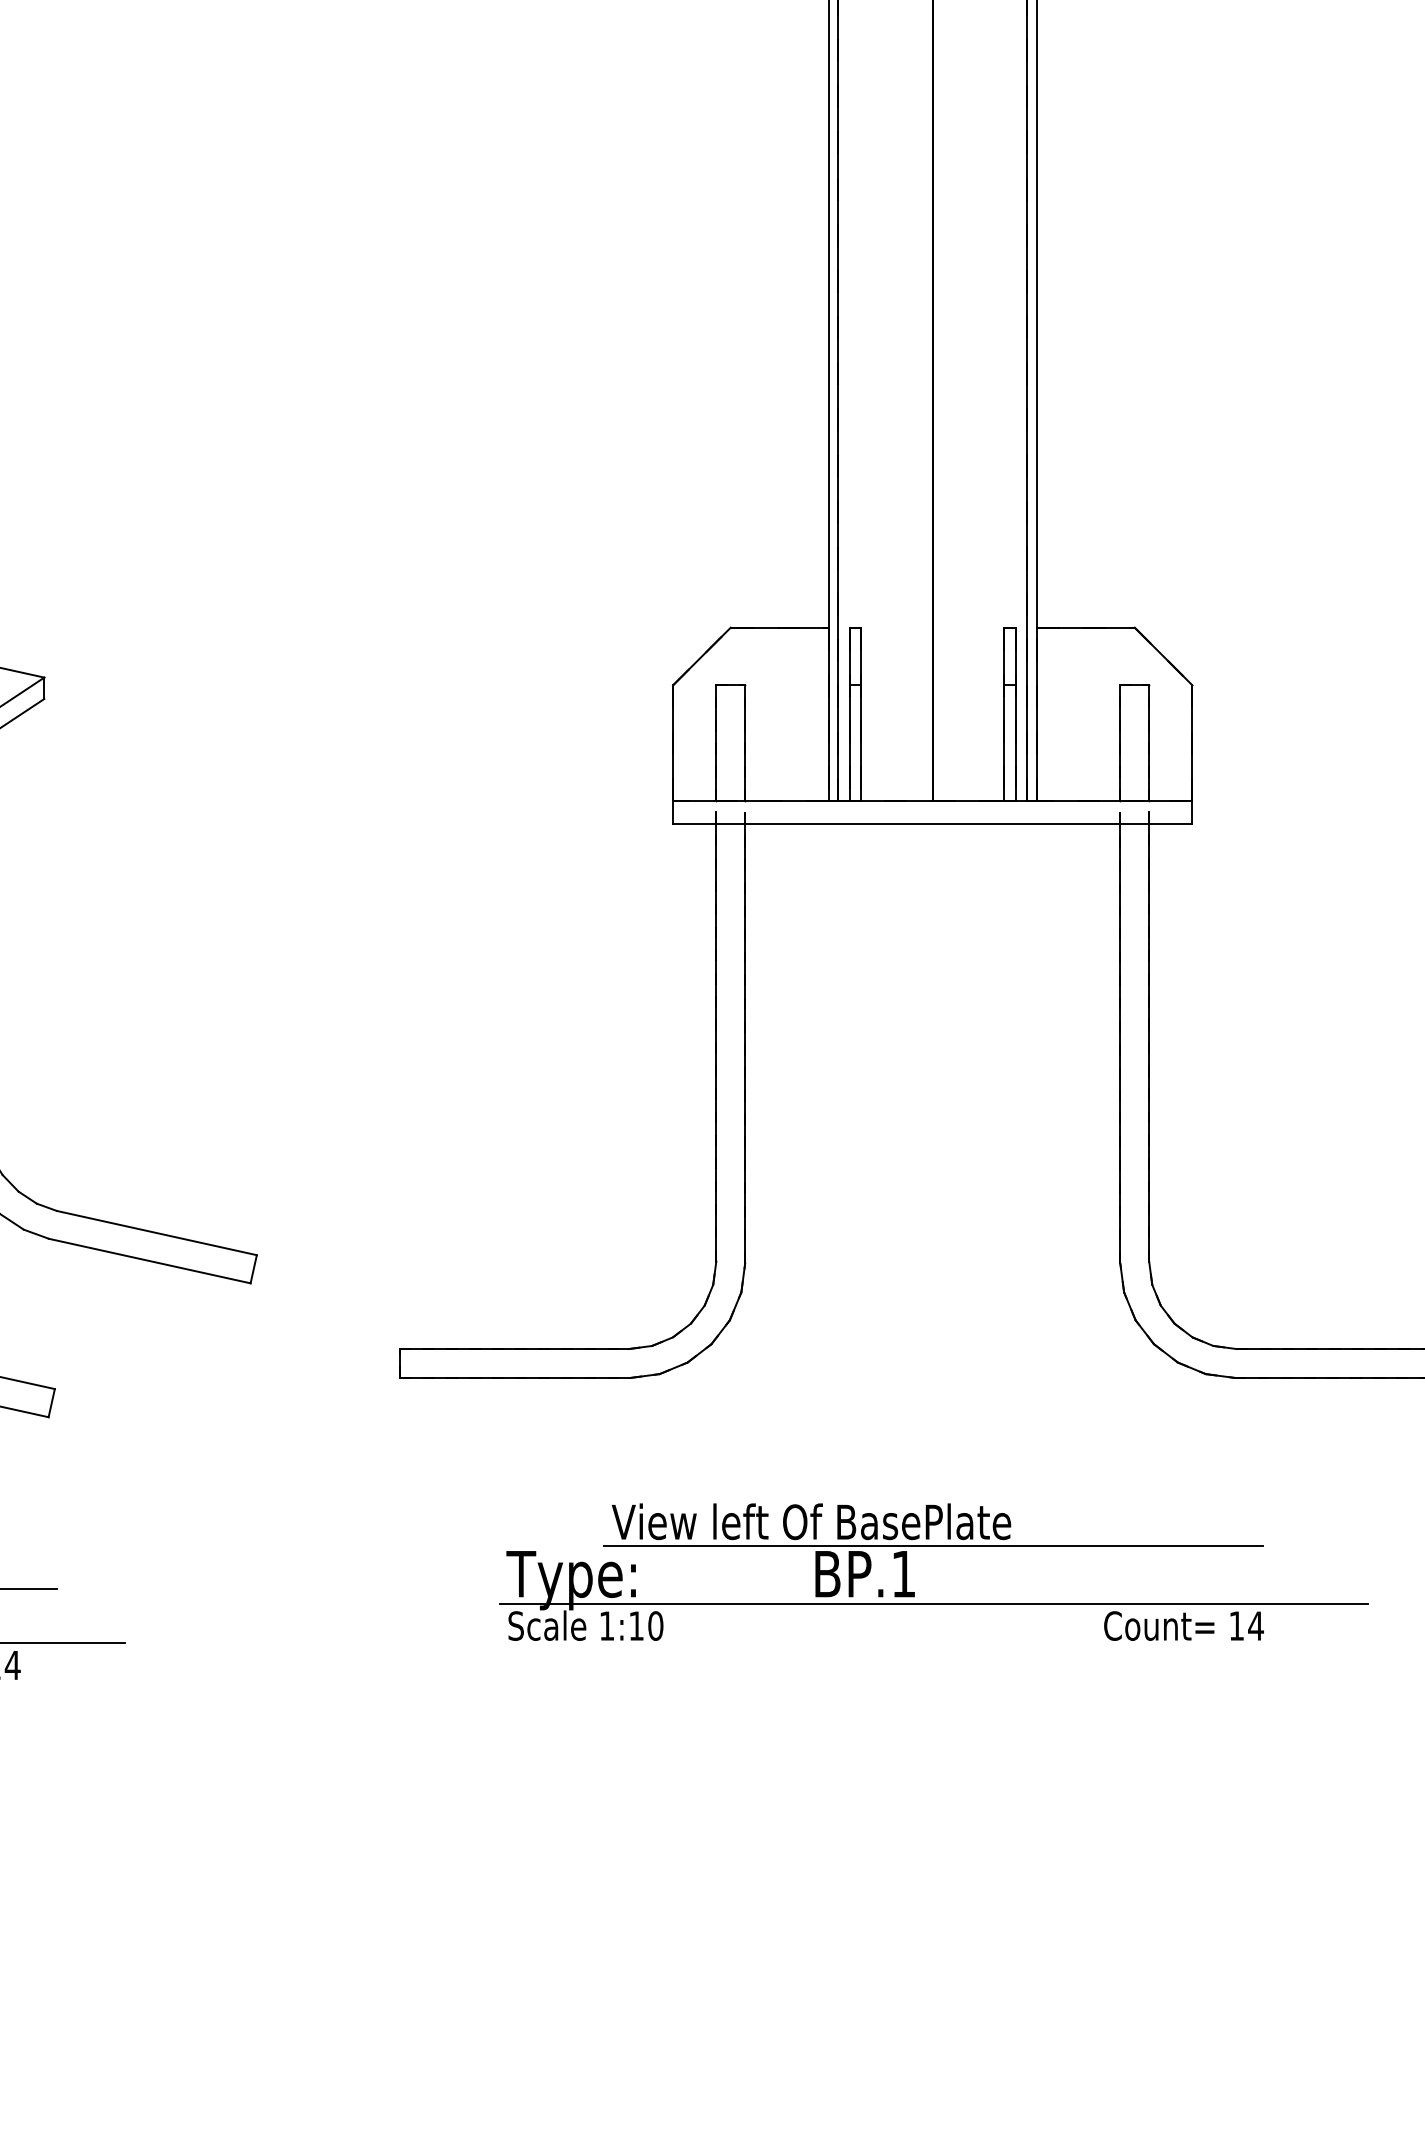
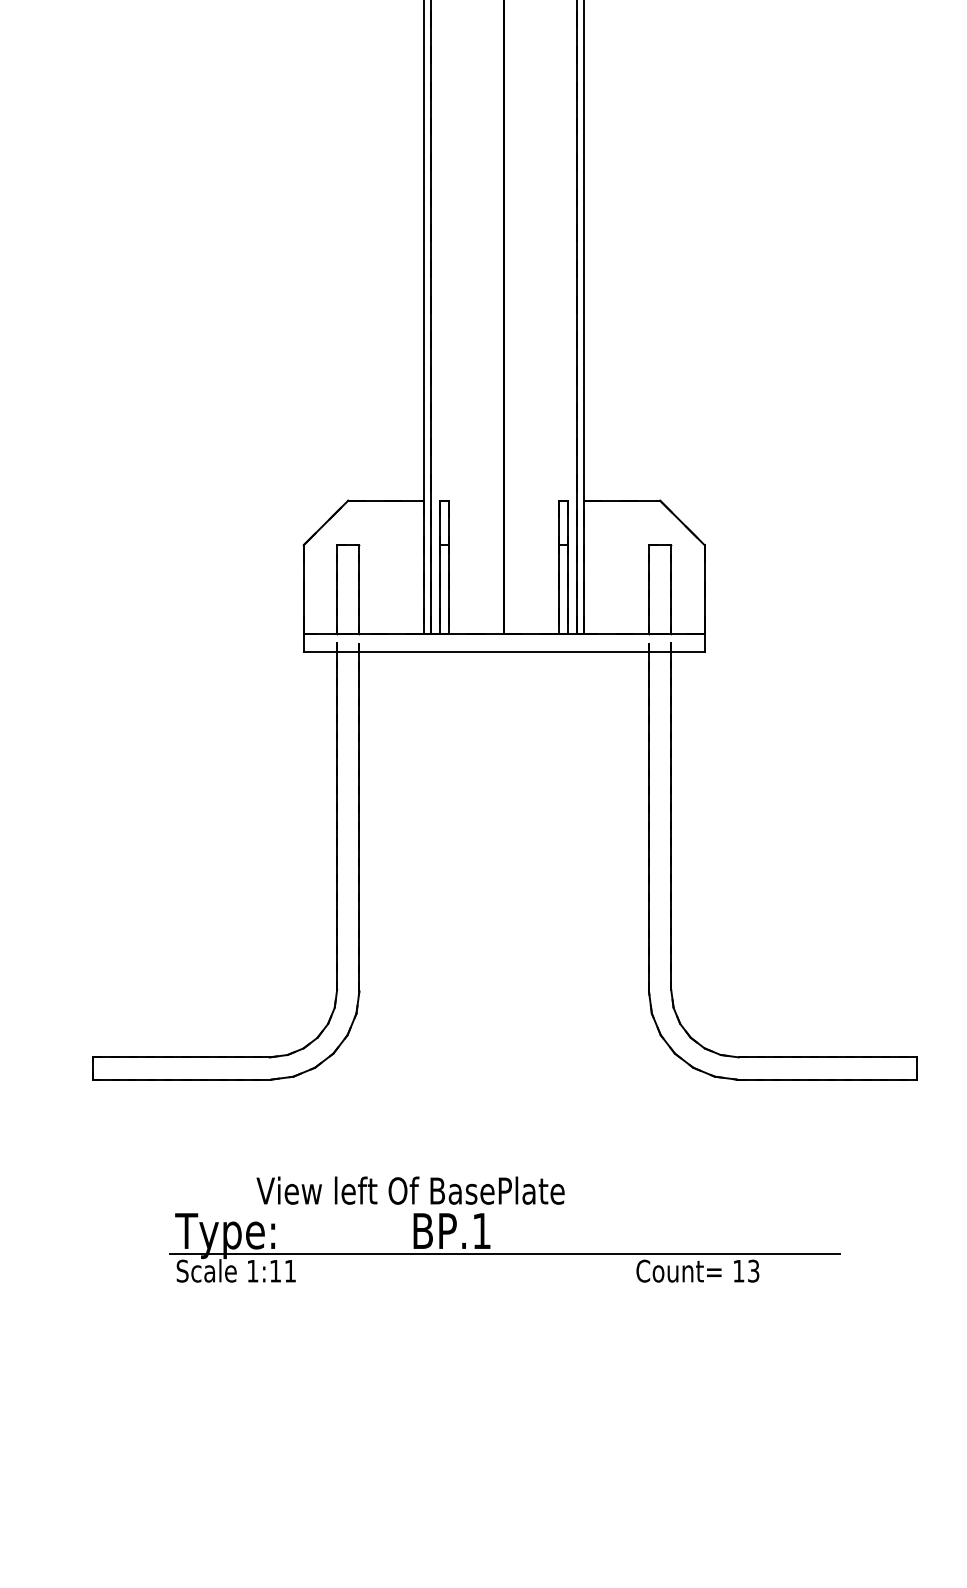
line: (933, 1546) -> (504, 1209), removed
text: (655, 1625) -> (290, 1270), 1:10 -> 1:11
text: (1255, 1625) -> (753, 1270), 14 -> 13

